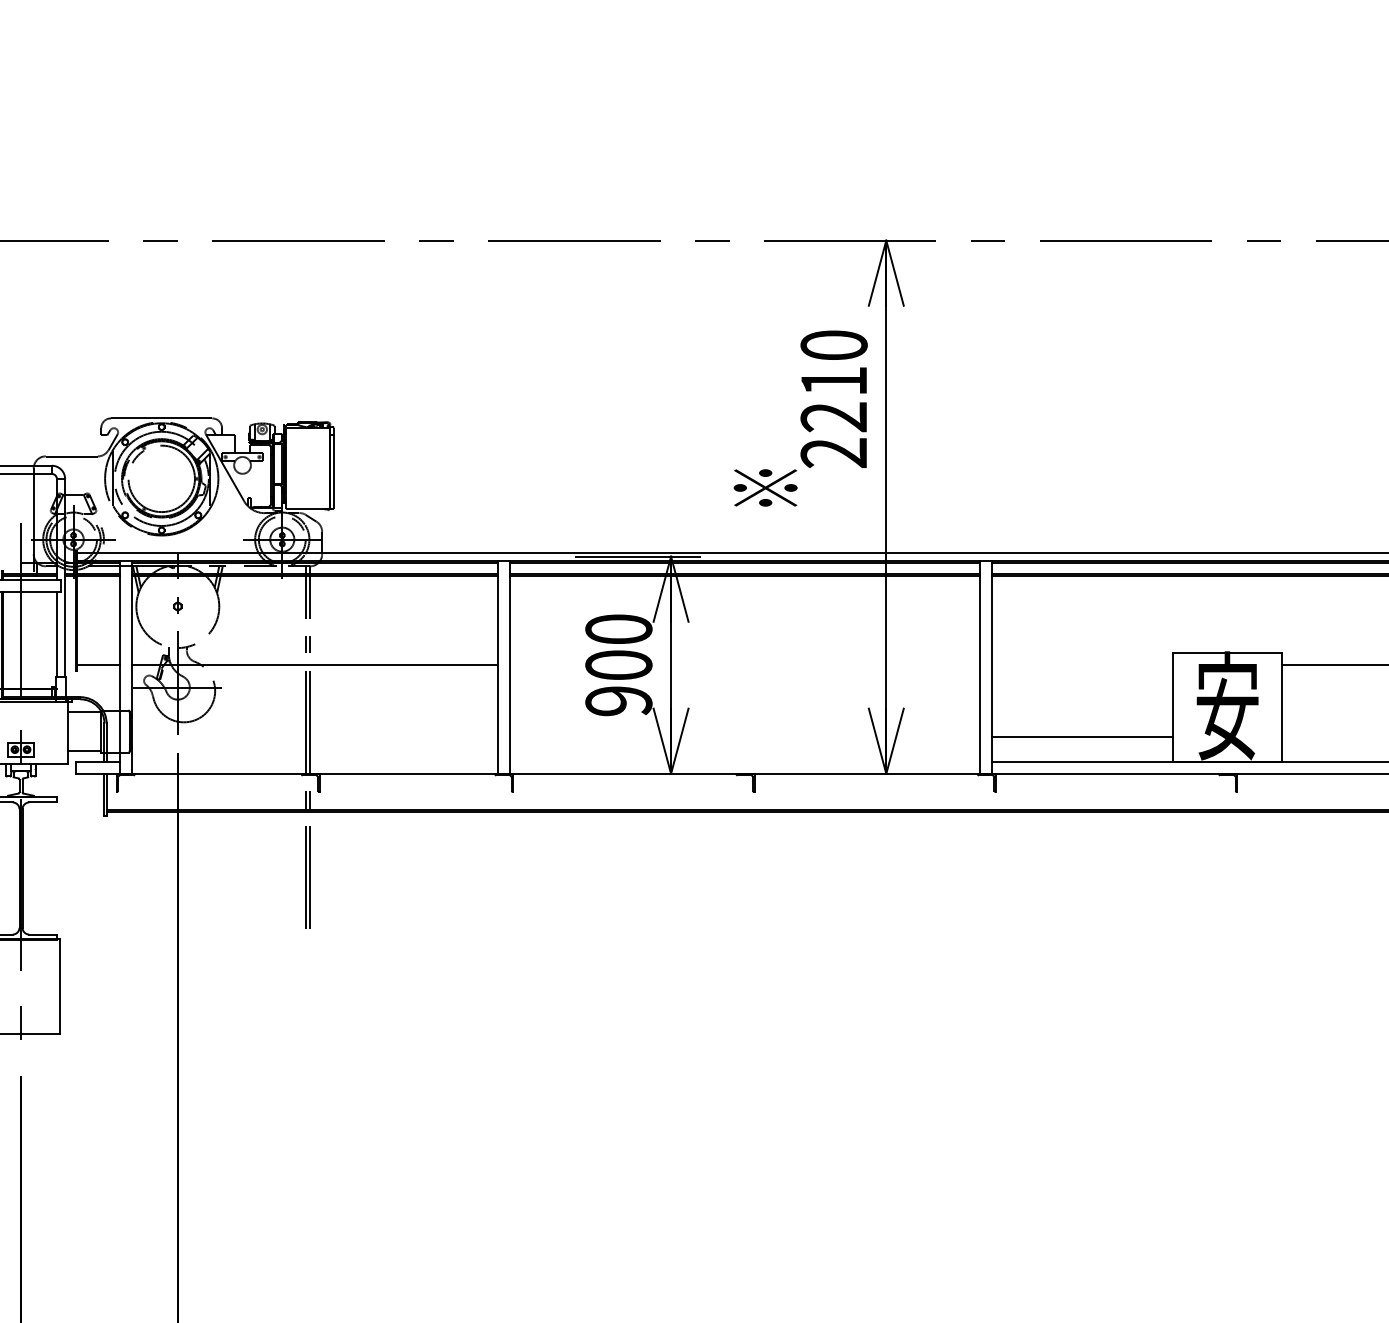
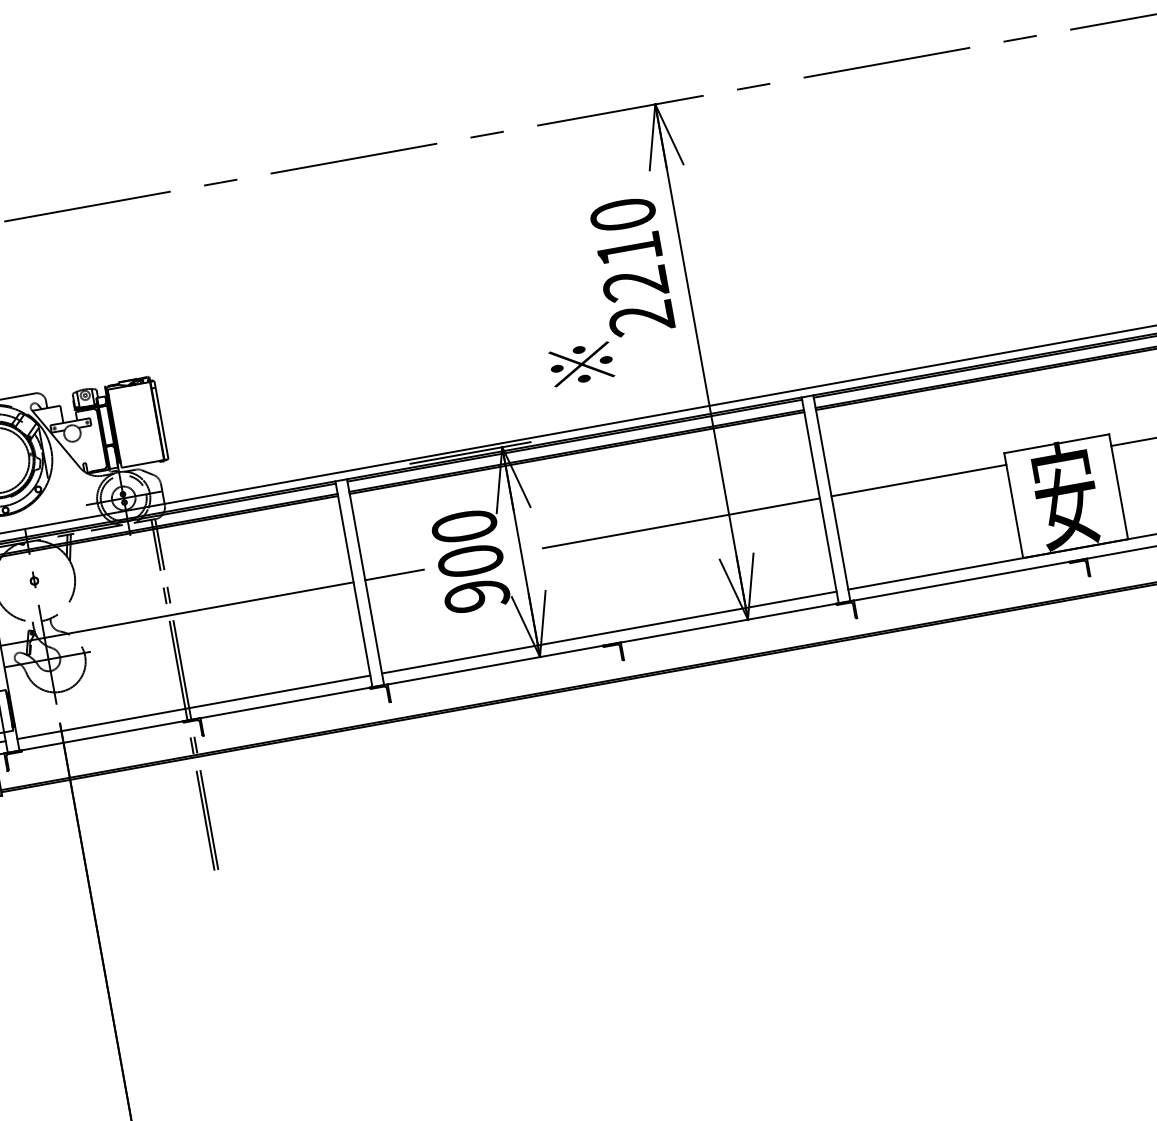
line: (539, 665) -> (394, 575), added
line: (836, 665) -> (681, 523), added
line: (1082, 737) -> (918, 480), moved
line: (314, 761) -> (193, 707), added
line: (744, 761) -> (608, 632), added

